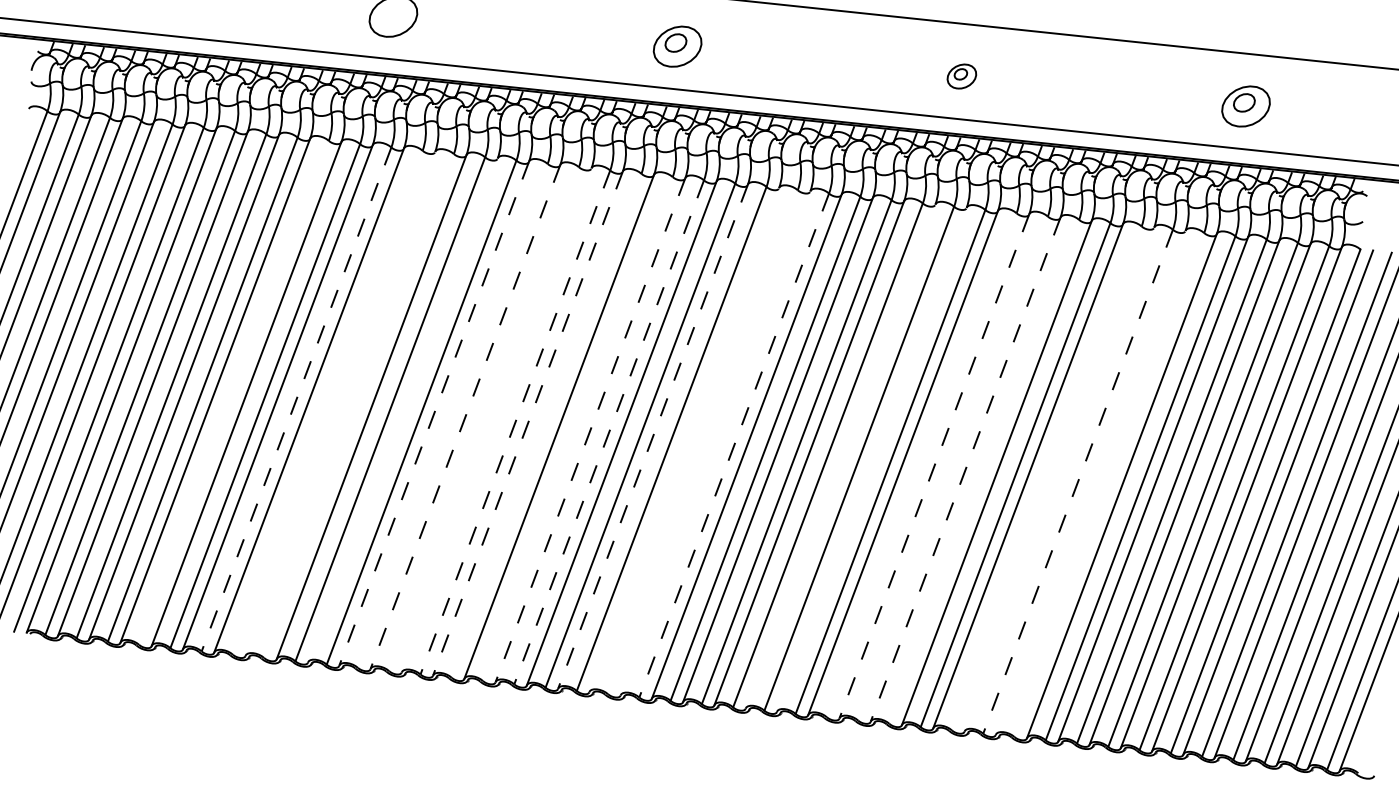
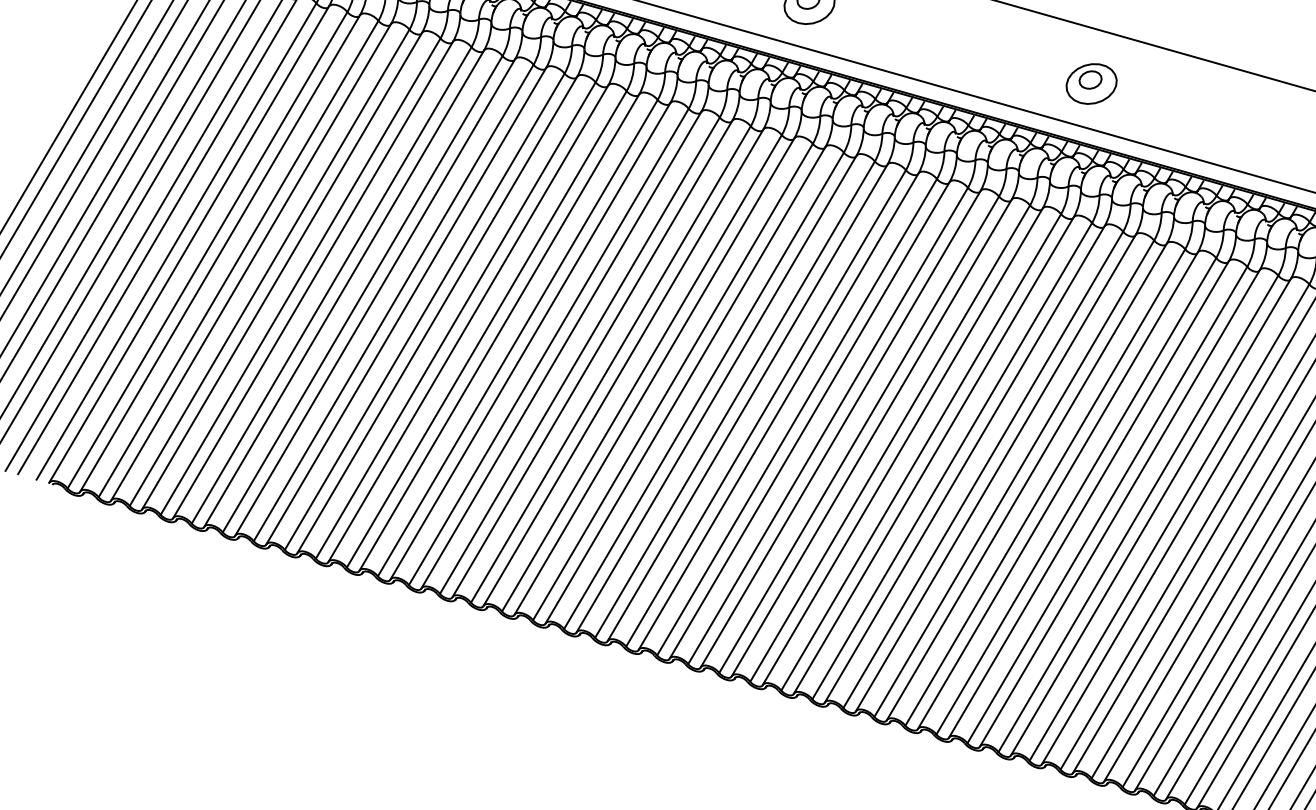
part: (961, 76) -> (1091, 83), size x1.67
line: (233, 392) -> (300, 276), added
line: (296, 399) -> (362, 294), dashed -> solid
line: (327, 402) -> (393, 302), added
line: (340, 403) -> (406, 305), added
line: (358, 406) -> (424, 312), added
line: (402, 410) -> (467, 323), added
line: (434, 414) -> (499, 333), dashed -> solid
line: (452, 415) -> (517, 337), added
line: (465, 417) -> (530, 341), dashed -> solid
line: (483, 419) -> (548, 347), added
line: (496, 420) -> (561, 350), added
line: (515, 422) -> (580, 355), dashed -> solid
line: (527, 423) -> (591, 358), dashed -> solid
line: (546, 425) -> (610, 364), added
line: (577, 429) -> (641, 373), added
line: (590, 430) -> (654, 376), dashed -> solid
line: (608, 432) -> (672, 382), dashed -> solid
line: (652, 437) -> (715, 394), dashed -> solid
line: (684, 439) -> (747, 402), added
line: (702, 442) -> (765, 408), added
line: (715, 443) -> (778, 411), added
line: (734, 446) -> (797, 418), dashed -> solid
line: (840, 456) -> (902, 446), added
line: (871, 459) -> (933, 455), added
line: (921, 465) -> (982, 470), added
line: (934, 466) -> (995, 473), dashed -> solid
line: (952, 468) -> (1013, 478), added
line: (965, 470) -> (1026, 482), dashed -> solid
line: (984, 471) -> (1045, 487), added
line: (1046, 478) -> (1107, 505), added
line: (1059, 479) -> (1120, 508), added
line: (1077, 482) -> (1137, 514), dashed -> solid
line: (1090, 482) -> (1150, 516), added
line: (1109, 485) -> (1169, 523), added

